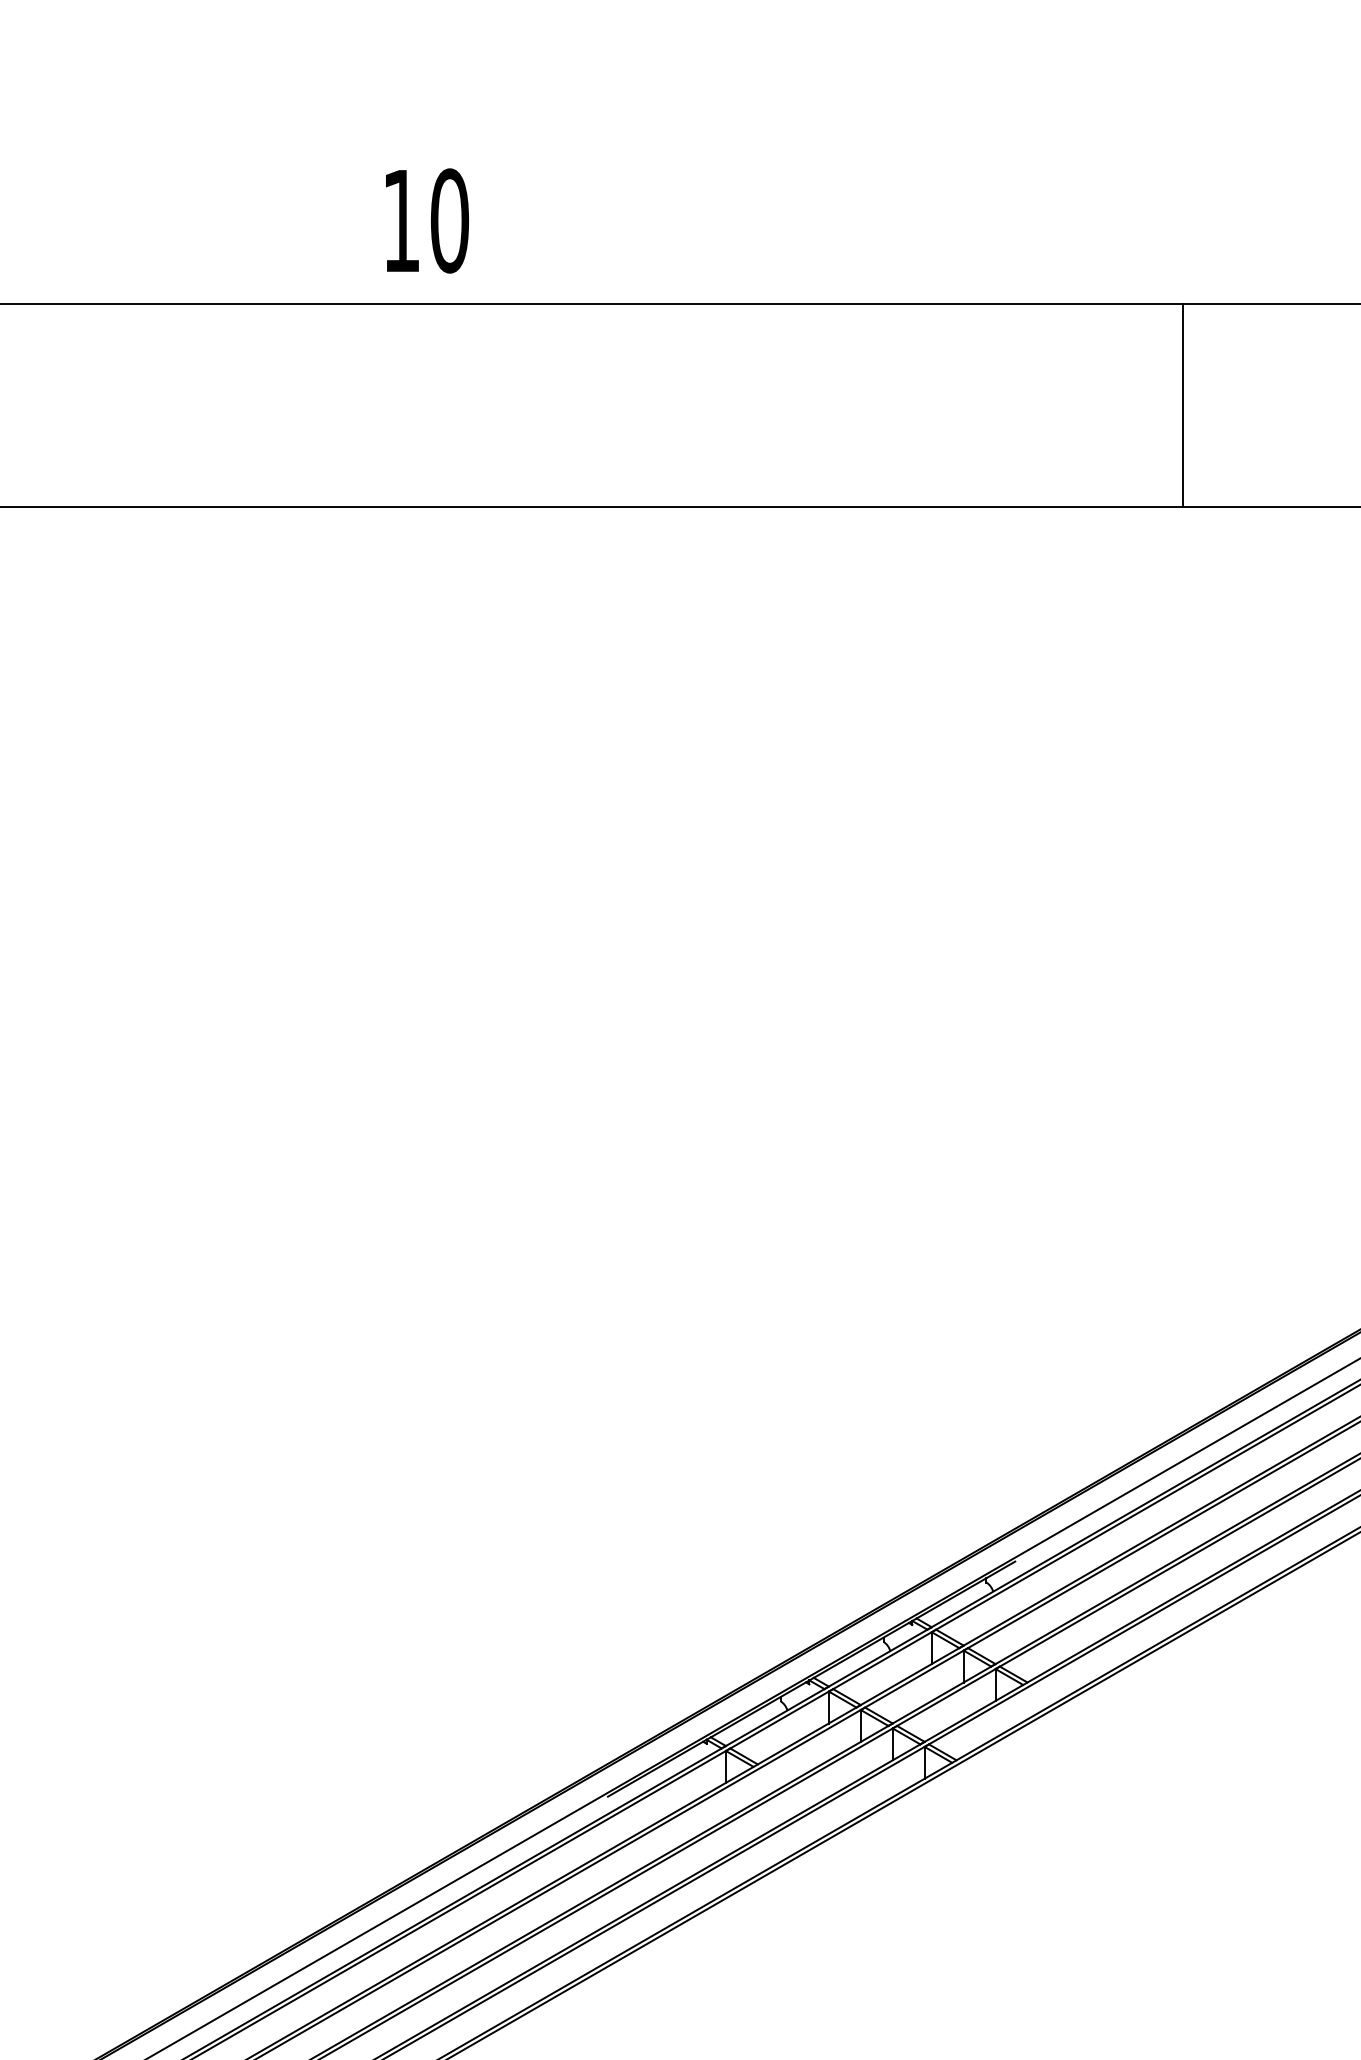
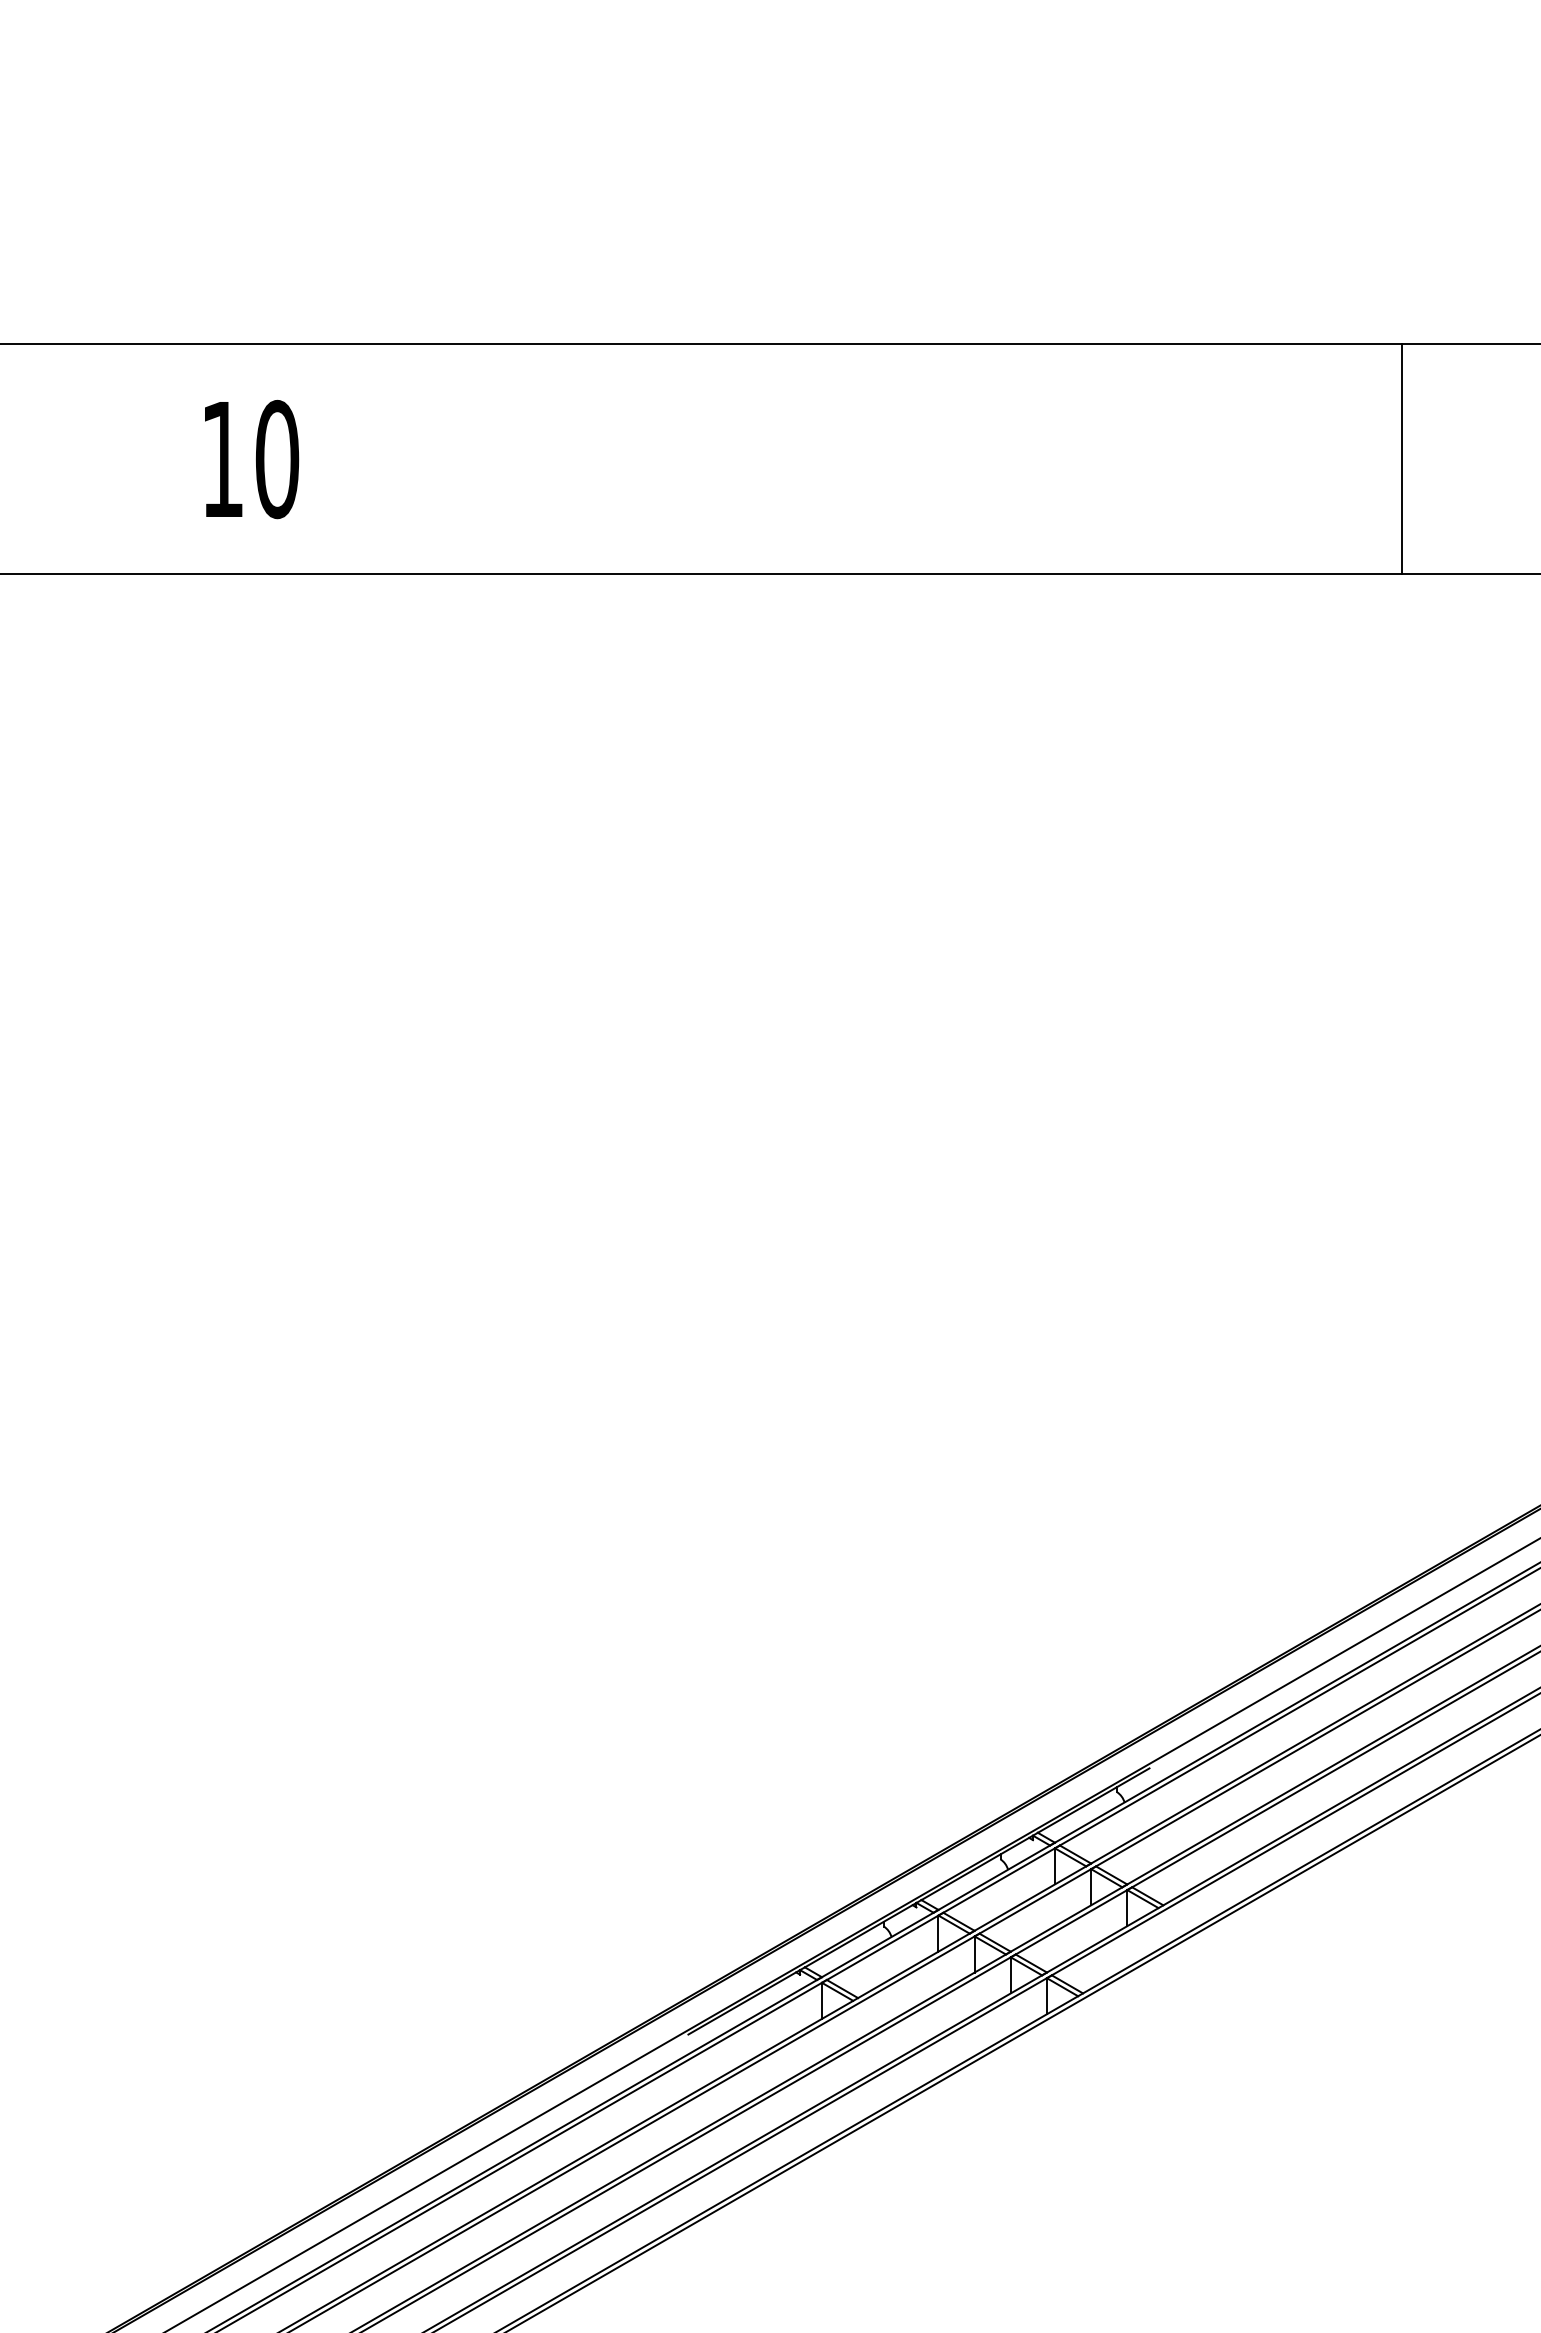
text: (427, 220) -> (252, 459), moved
line: (1183, 405) -> (1402, 459), moved

